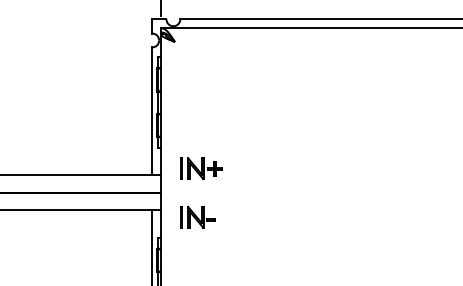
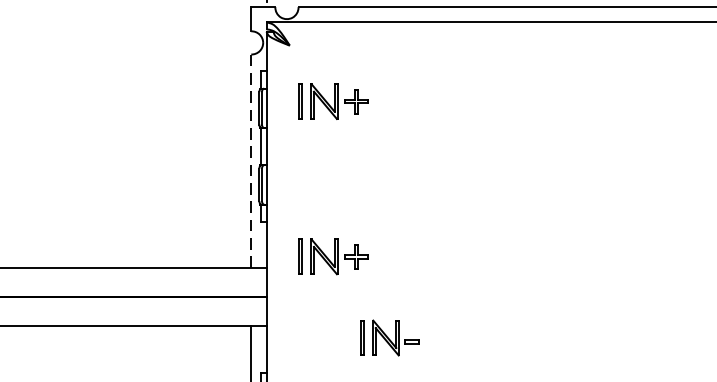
part: (201, 75) -> (333, 101), added
line: (152, 111) -> (252, 161), solid -> dashed
part: (197, 216) -> (388, 336), moved

